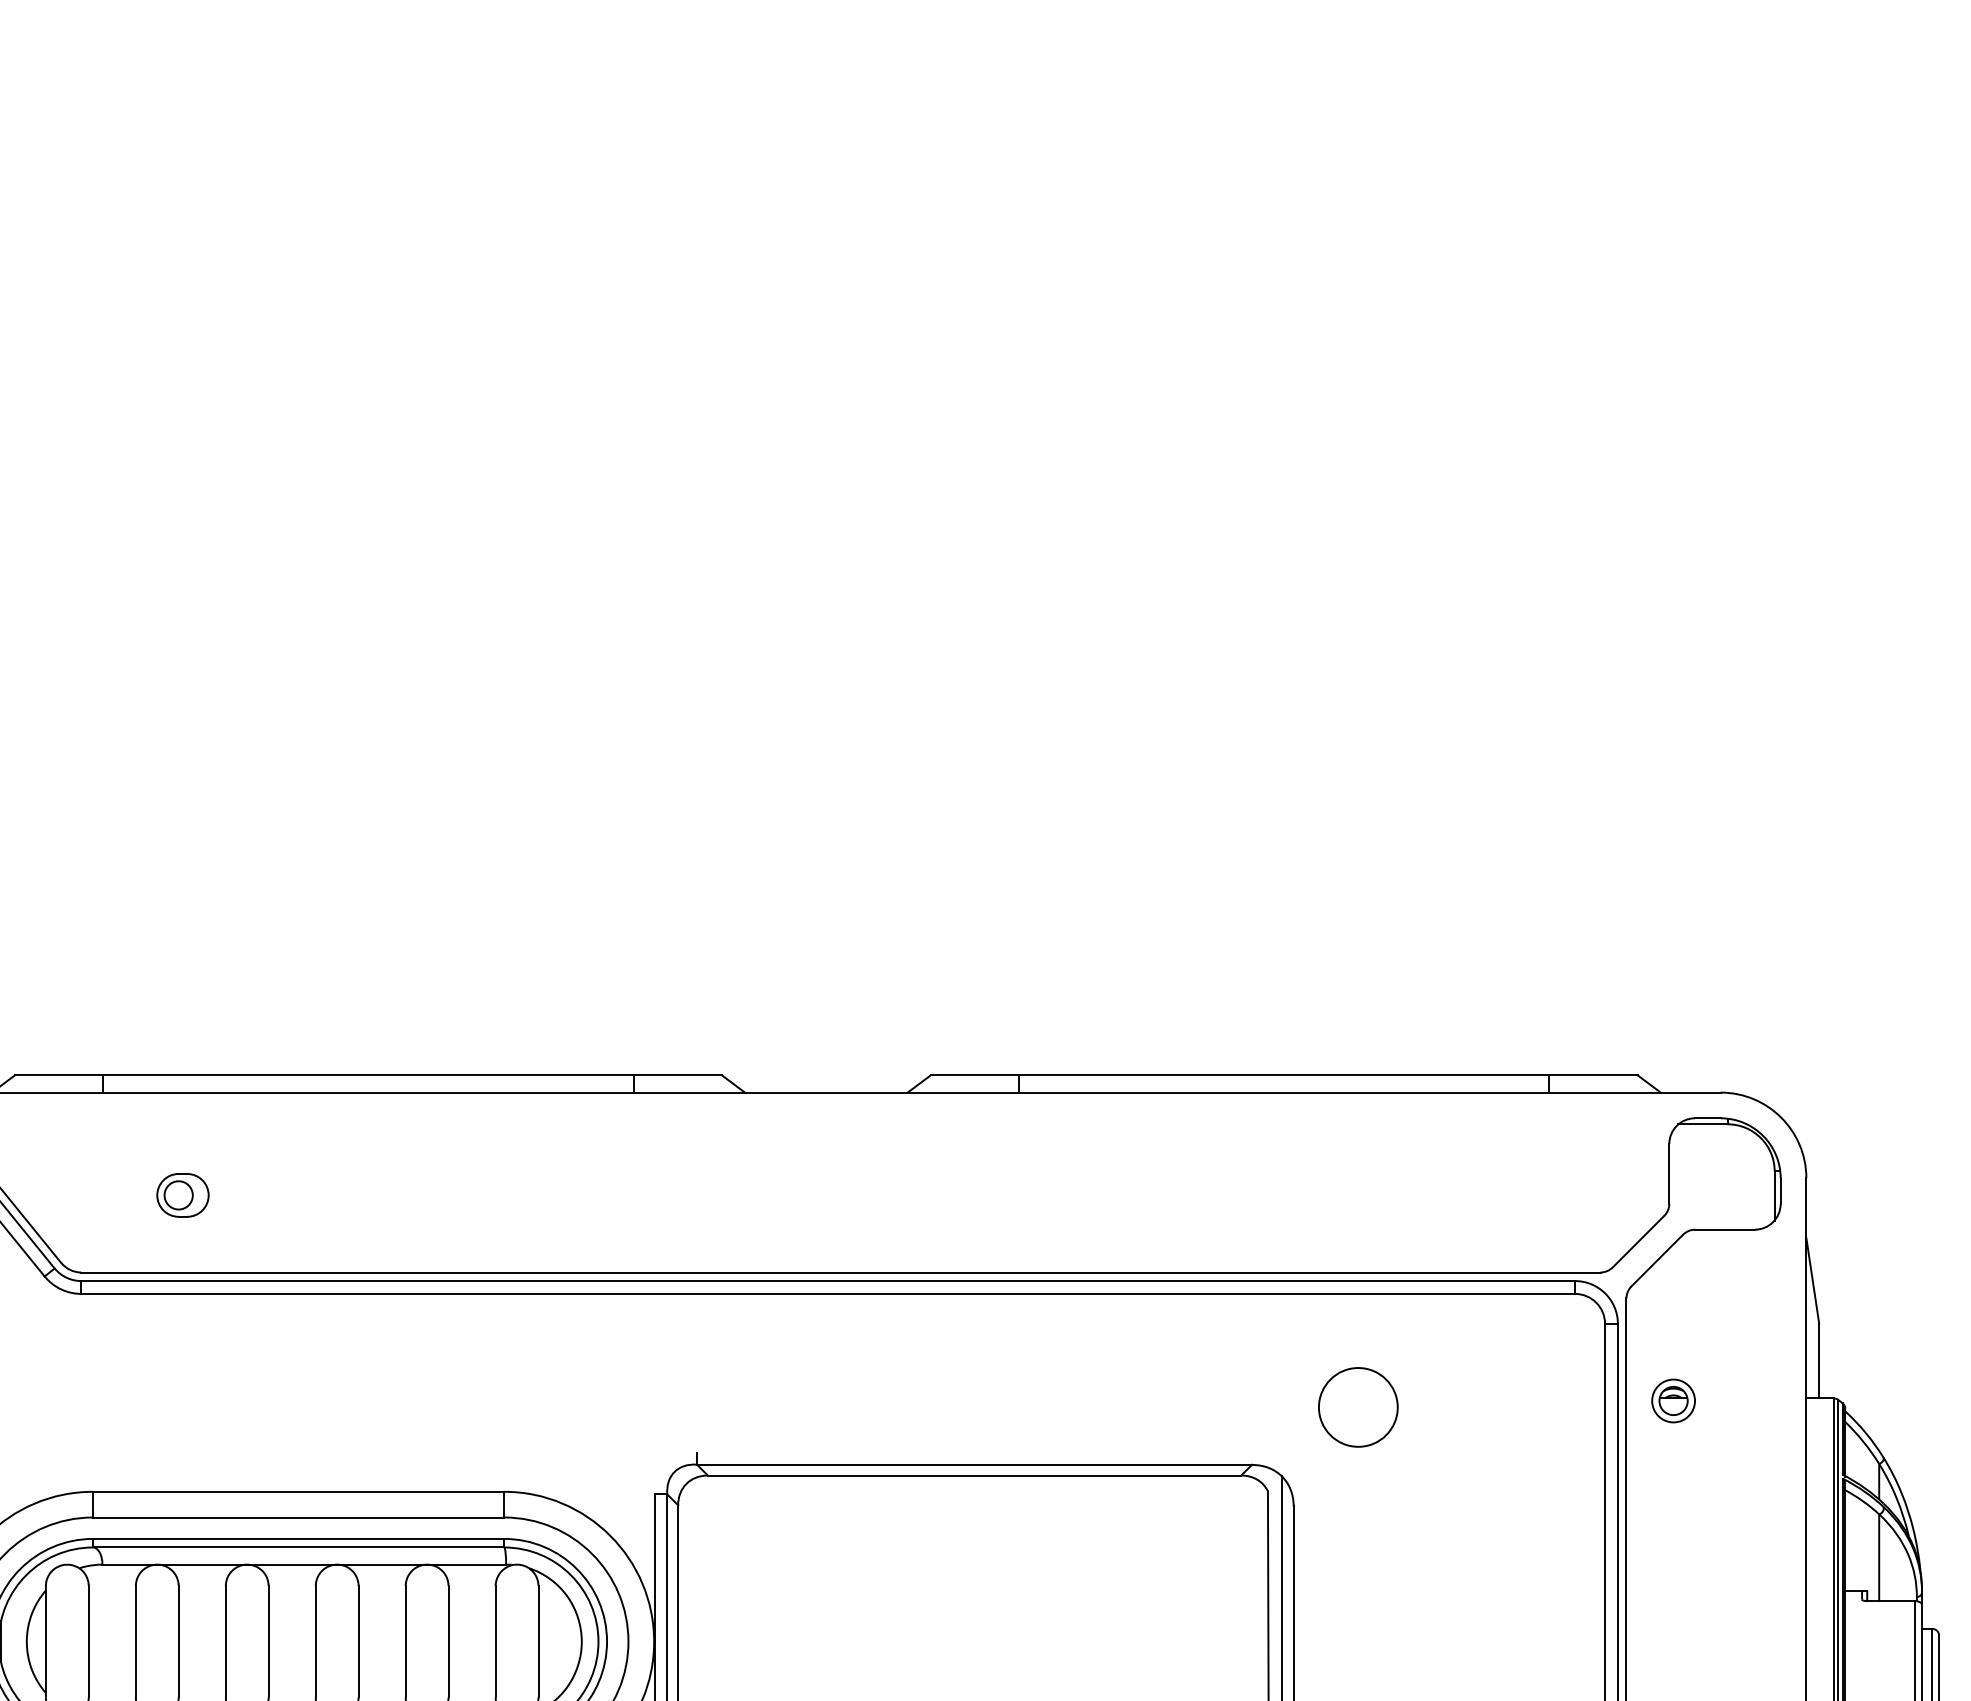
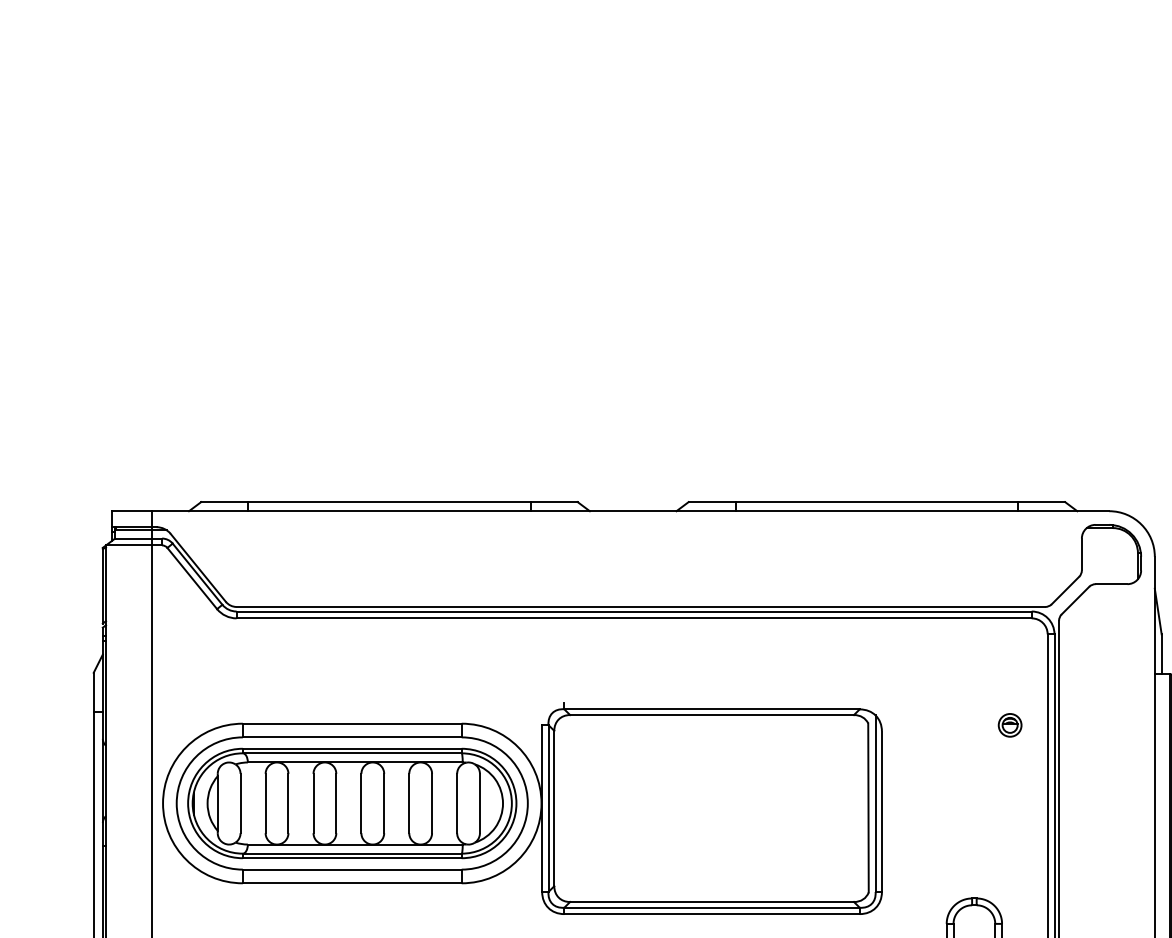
part: (182, 1194) -> (290, 565), removed
part: (1672, 1401) -> (1009, 725), moved
circle: (1358, 1406) -> (916, 678), removed

